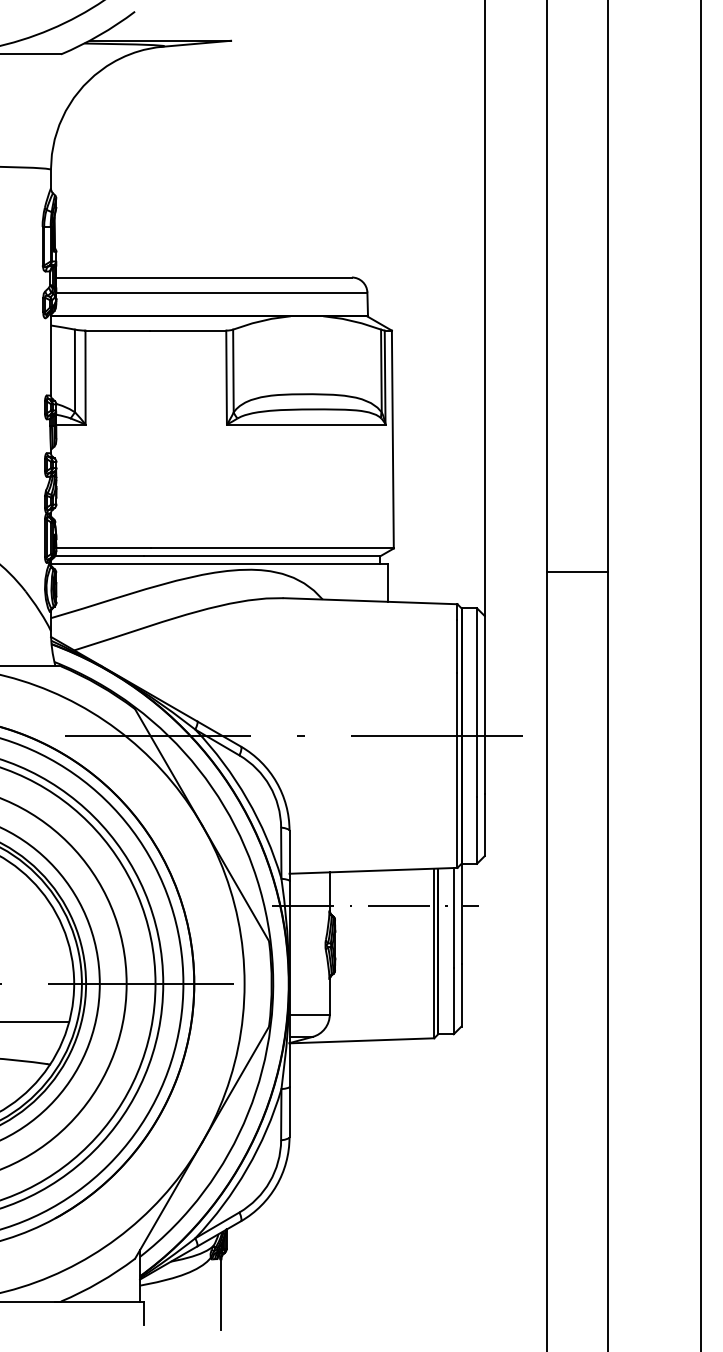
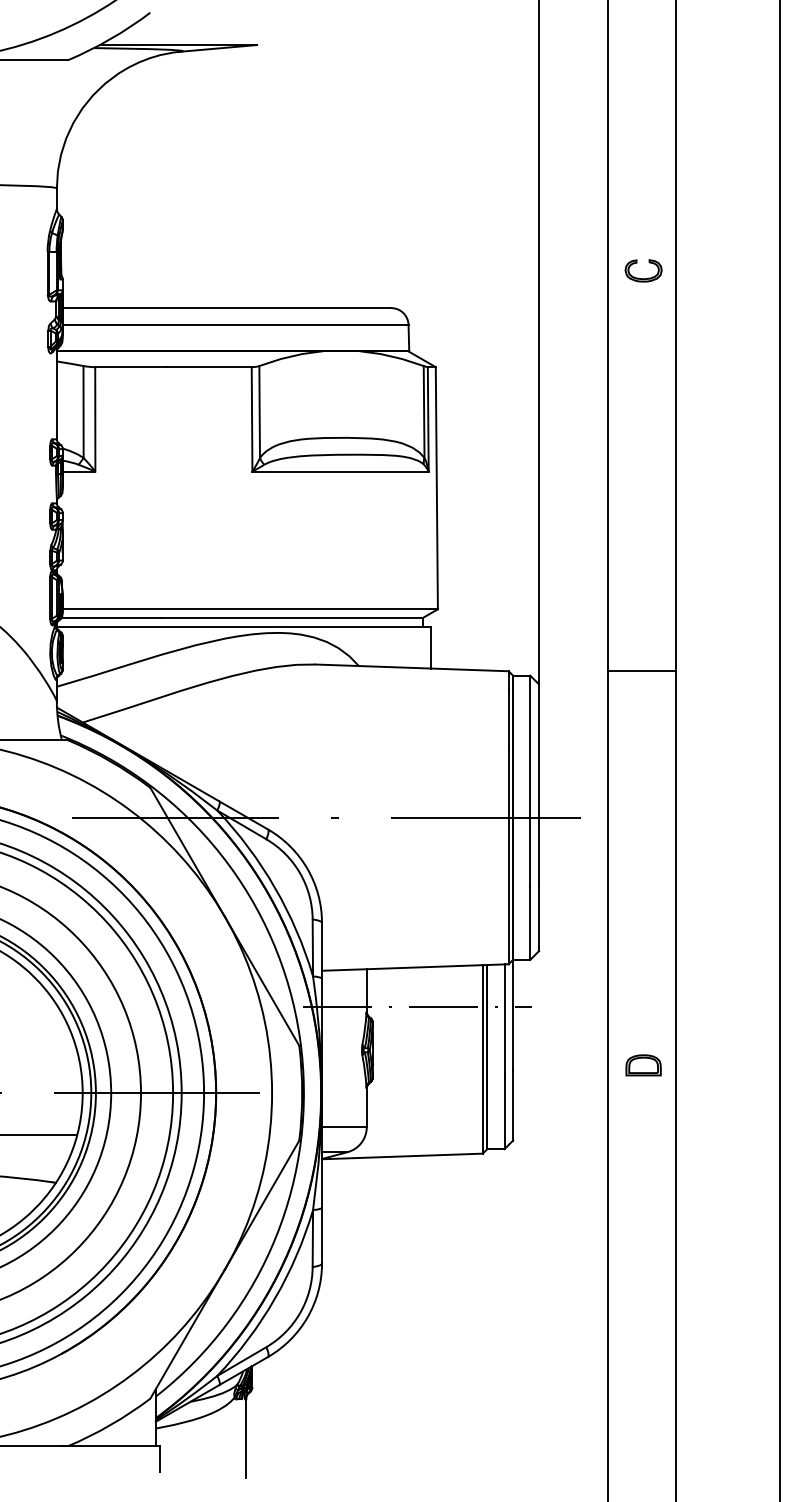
part: (578, 250) -> (643, 278), added
line: (577, 572) -> (641, 671), moved
part: (578, 958) -> (643, 1065), added

